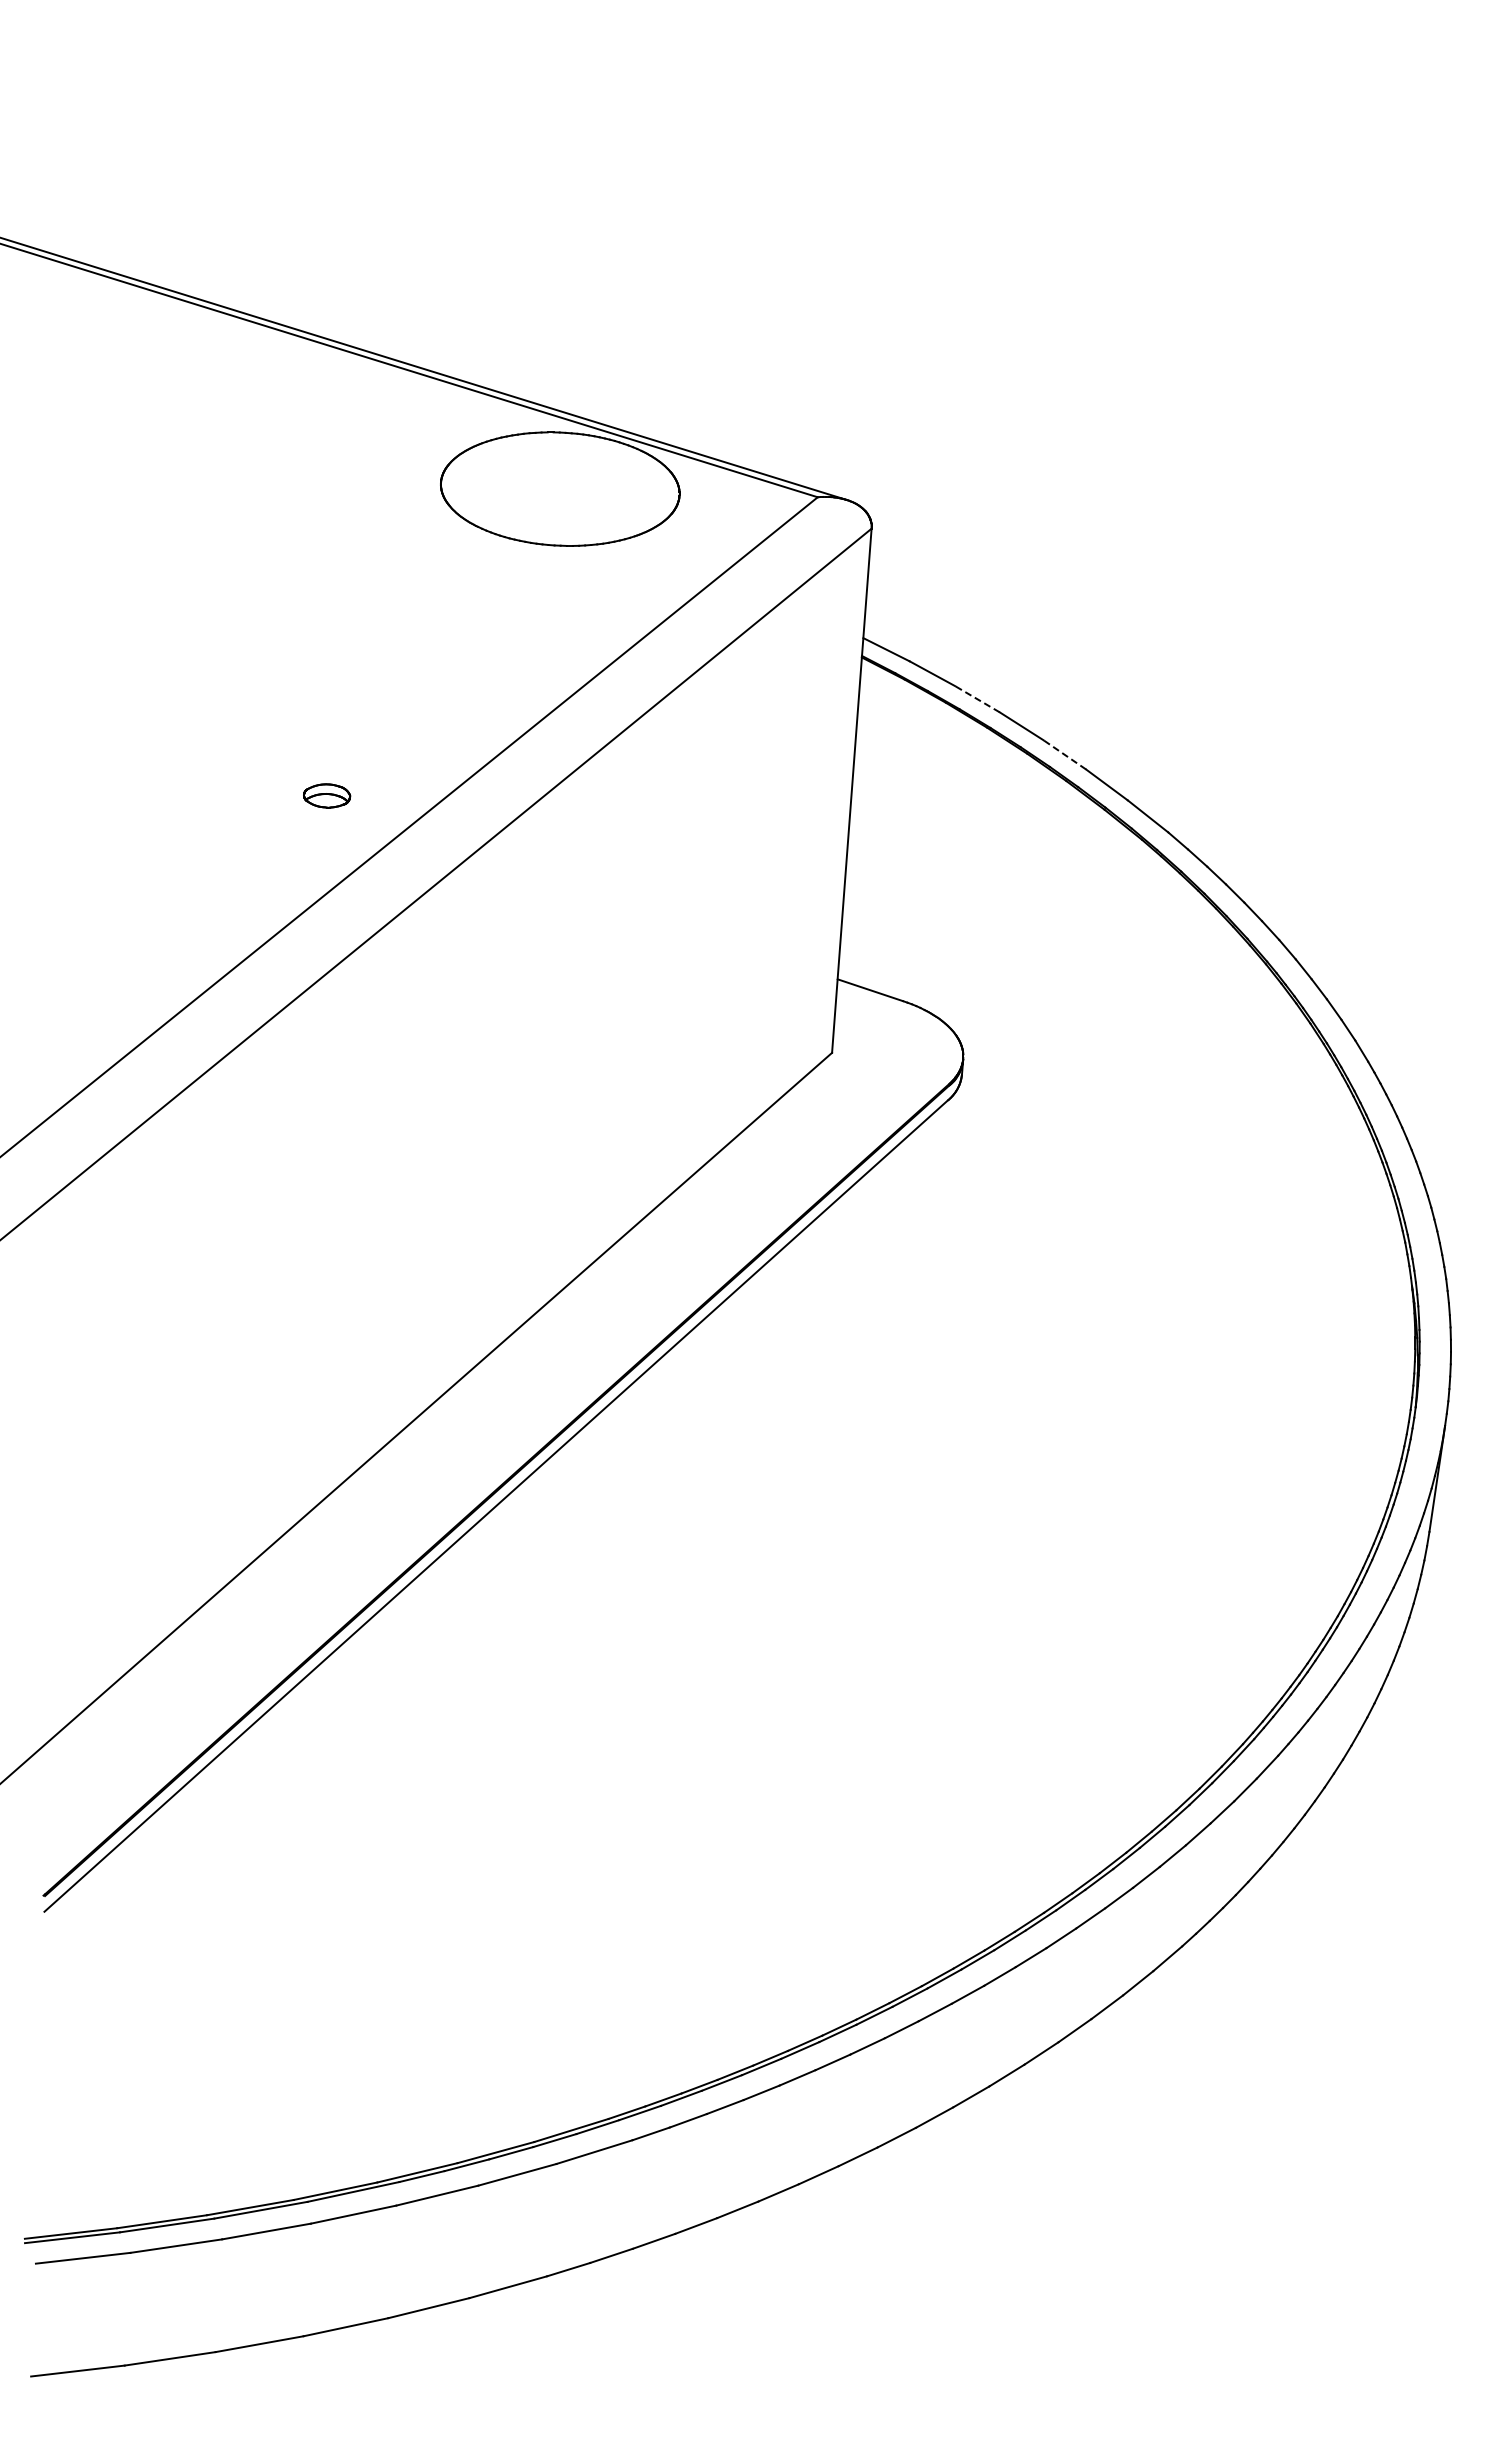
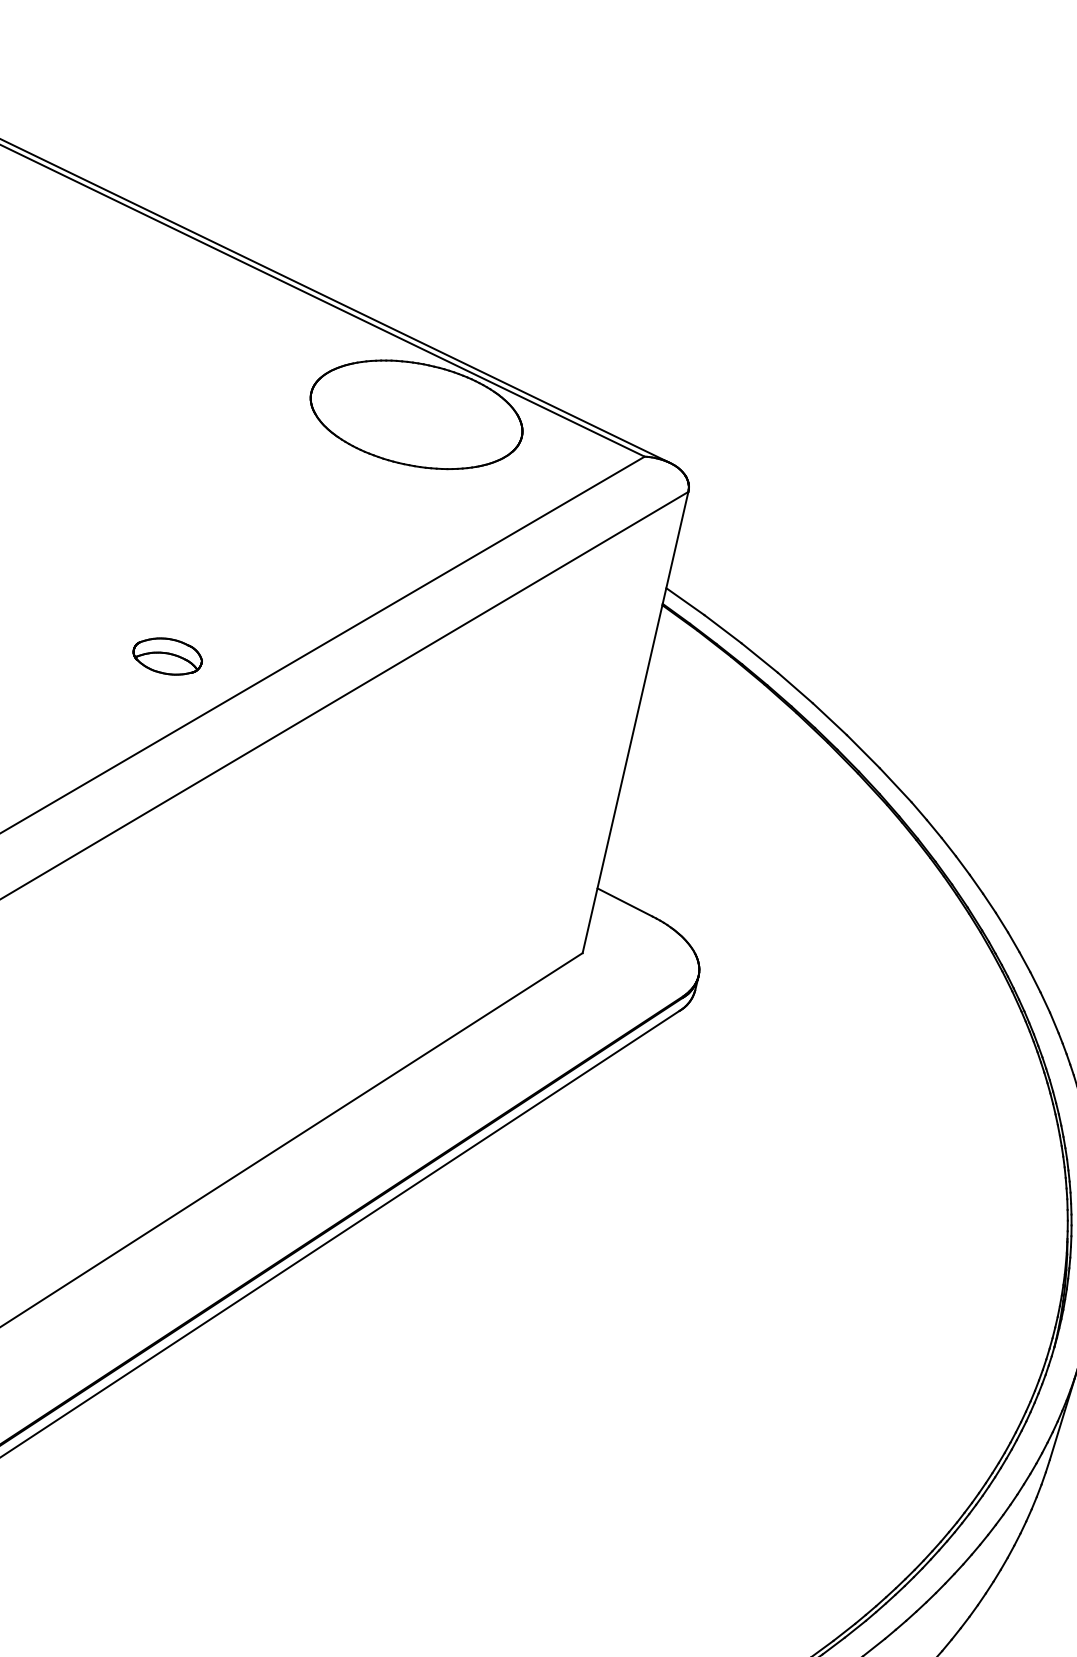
line: (977, 699) -> (759, 658), dashed -> solid
line: (1064, 754) -> (829, 718), dashed -> solid
part: (326, 795) -> (167, 656), size x1.67

